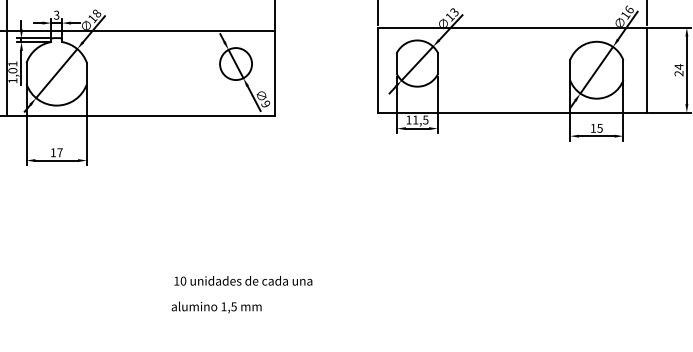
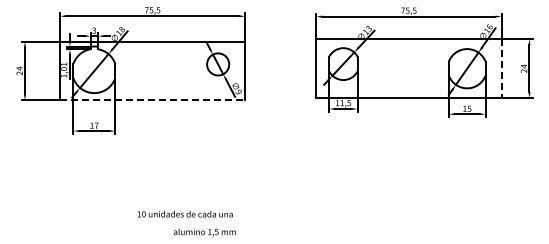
line: (646, 71) -> (501, 69), solid -> dashed
line: (140, 116) -> (152, 100), solid -> dashed
text: (242, 279) -> (184, 213), moved

